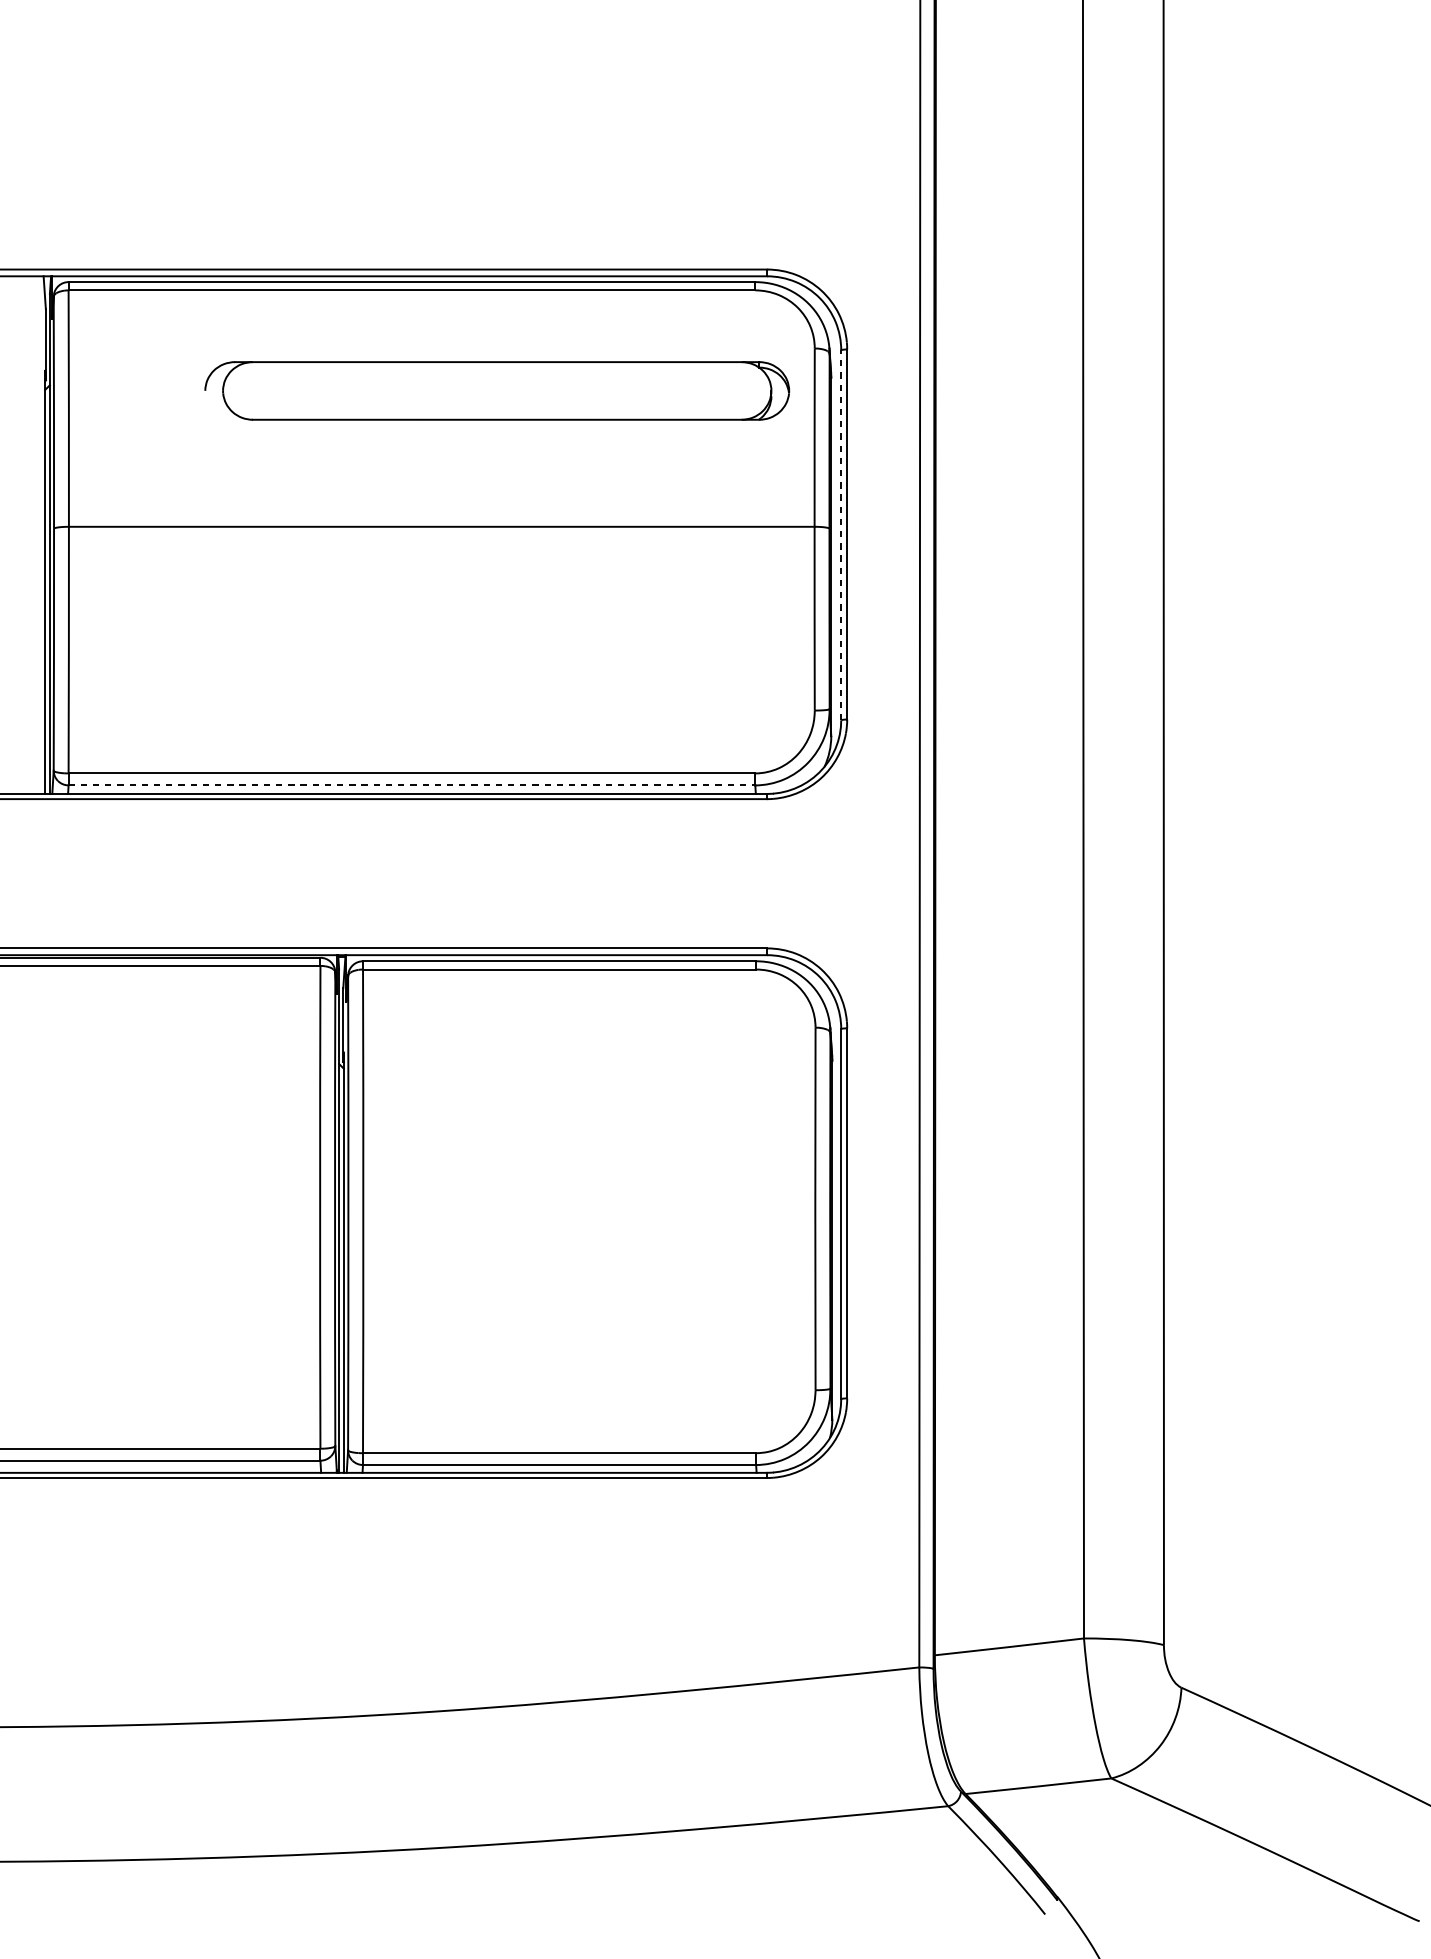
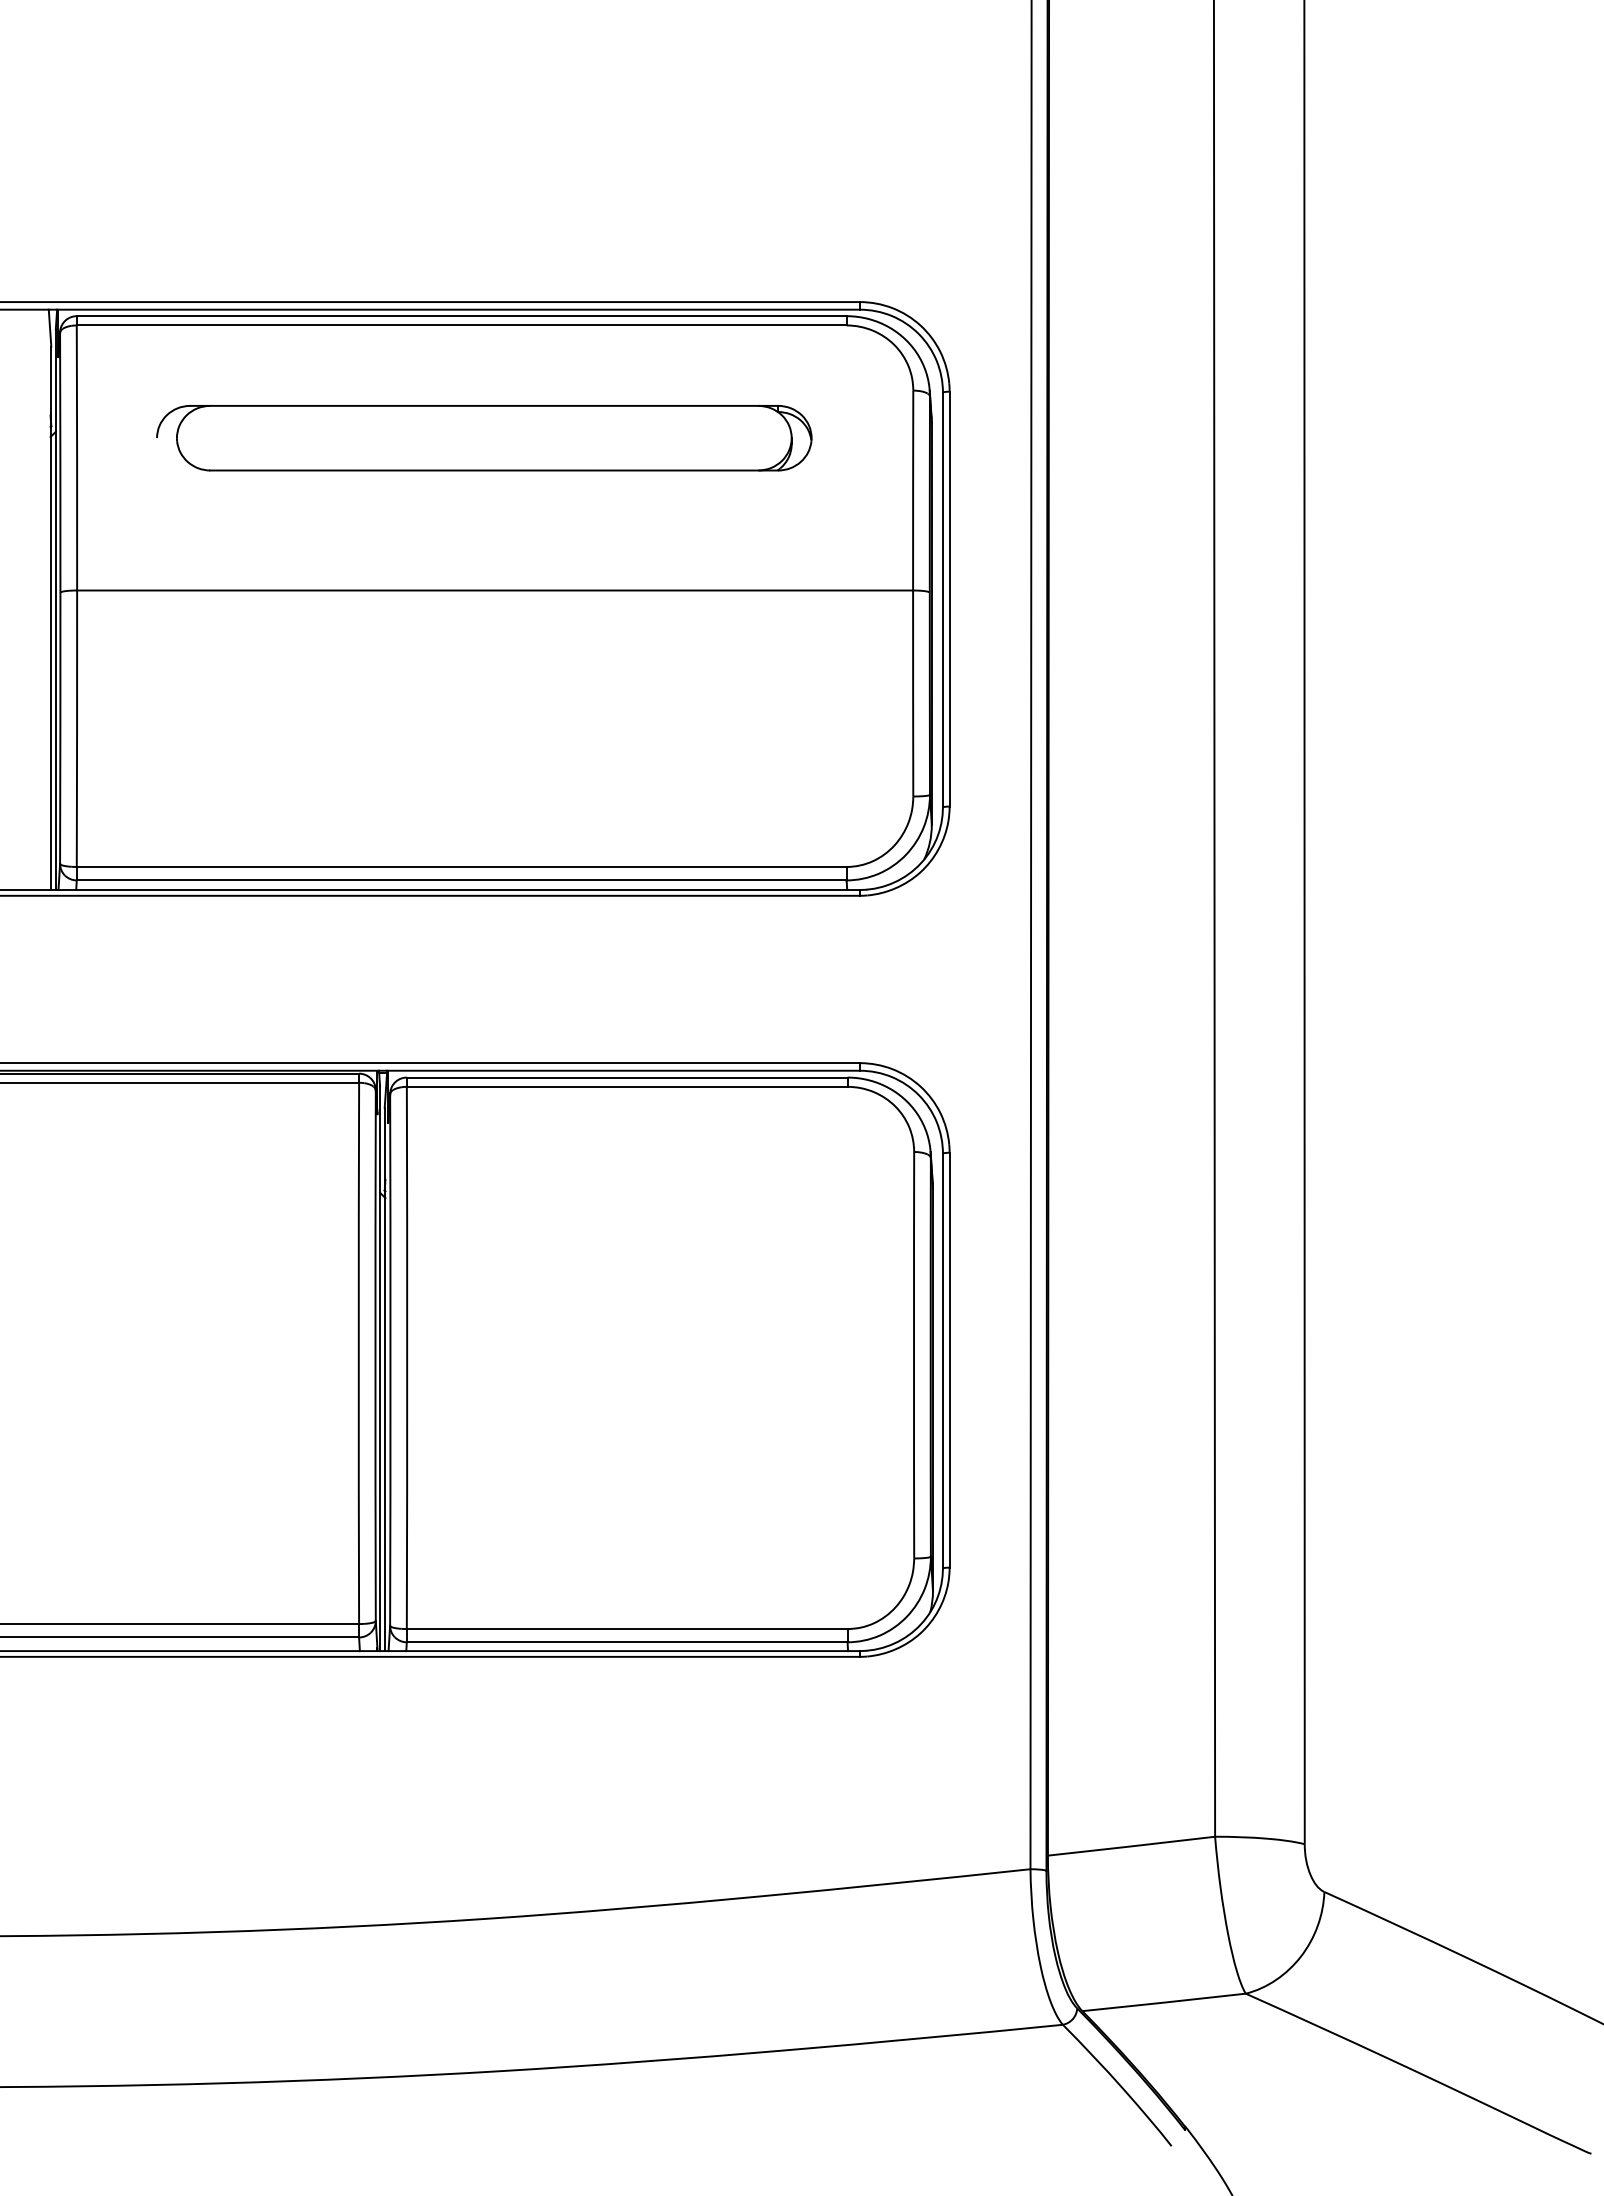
part: (497, 391) -> (484, 438), moved
line: (840, 534) -> (942, 599), dashed -> solid
line: (411, 785) -> (461, 880), dashed -> solid

